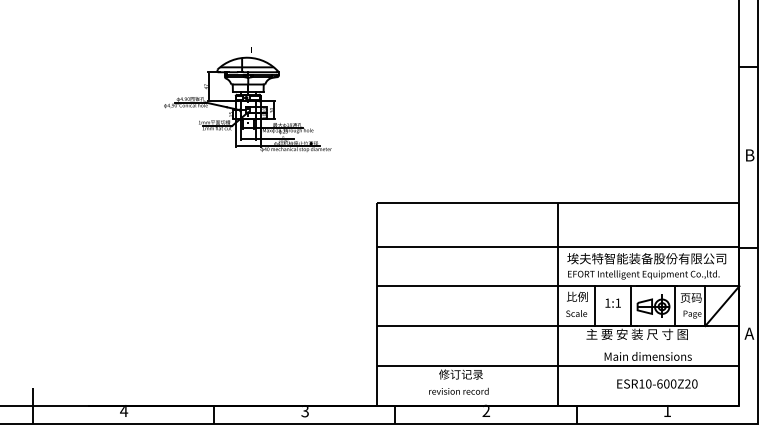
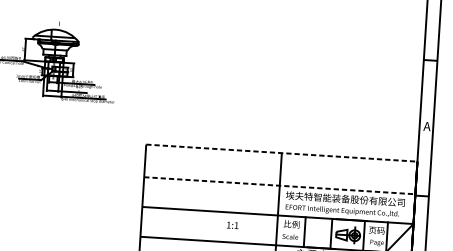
text: (749, 155) -> (427, 126), B -> A
line: (558, 202) -> (281, 152), solid -> dashed
line: (558, 246) -> (279, 185), solid -> dashed
text: (612, 302) -> (232, 224), moved

